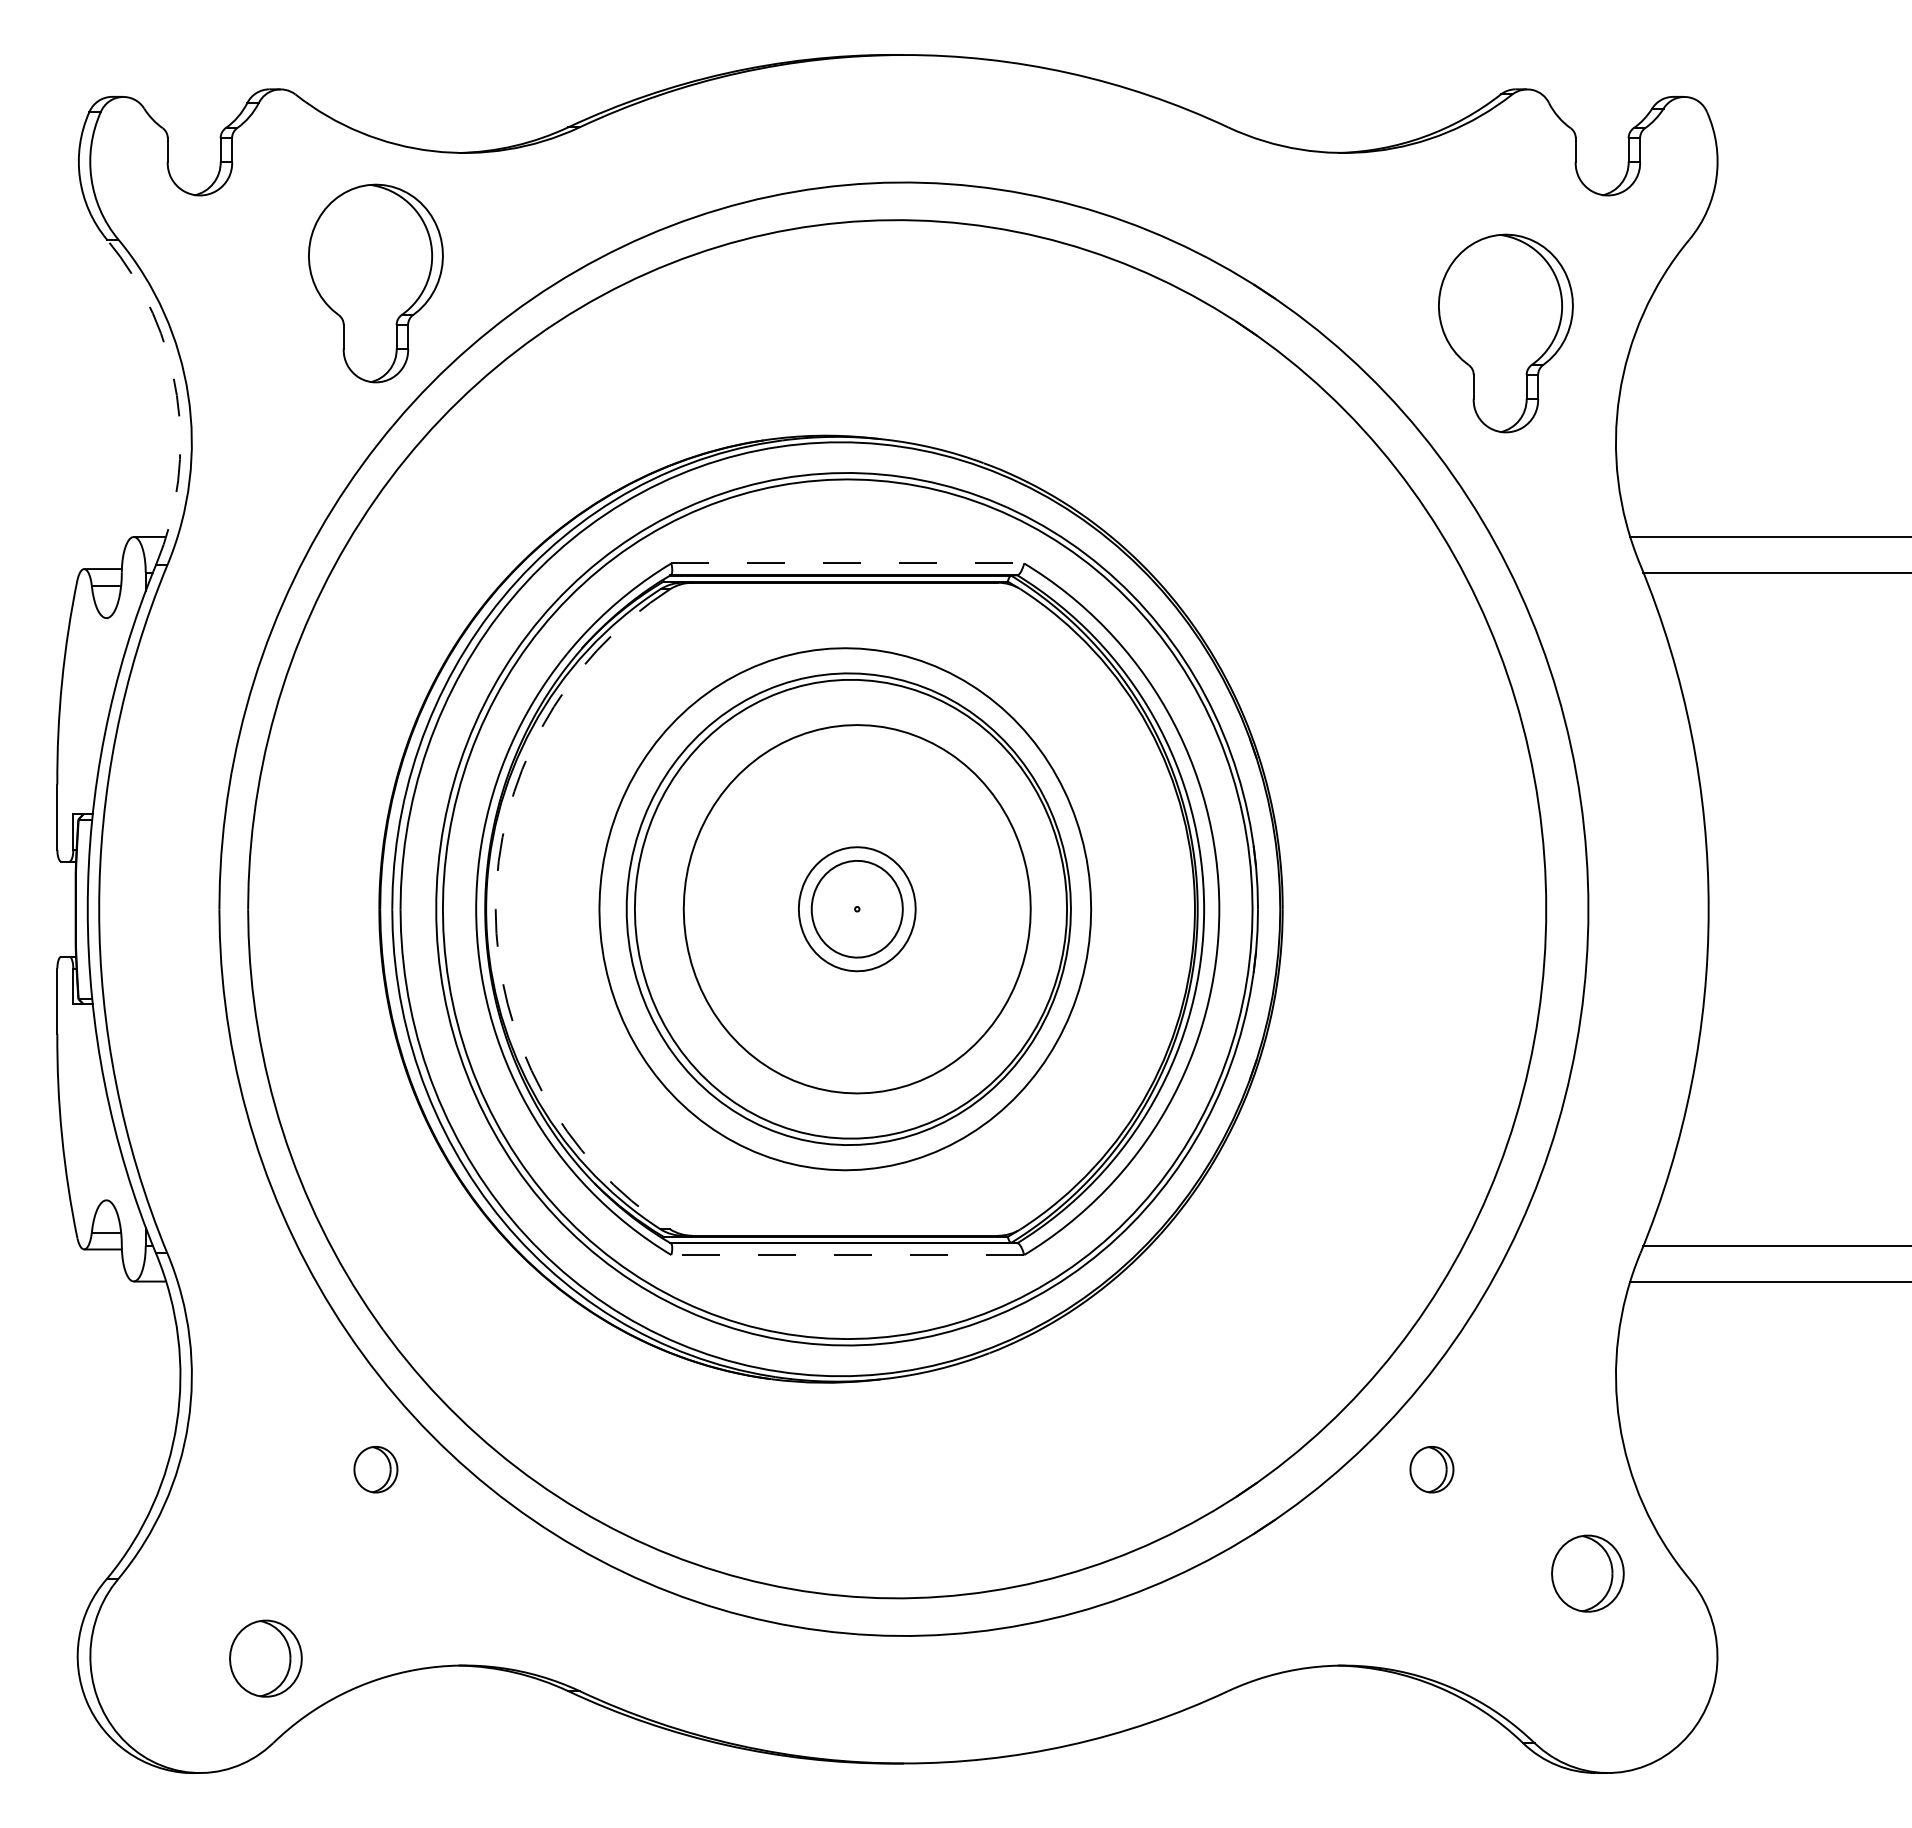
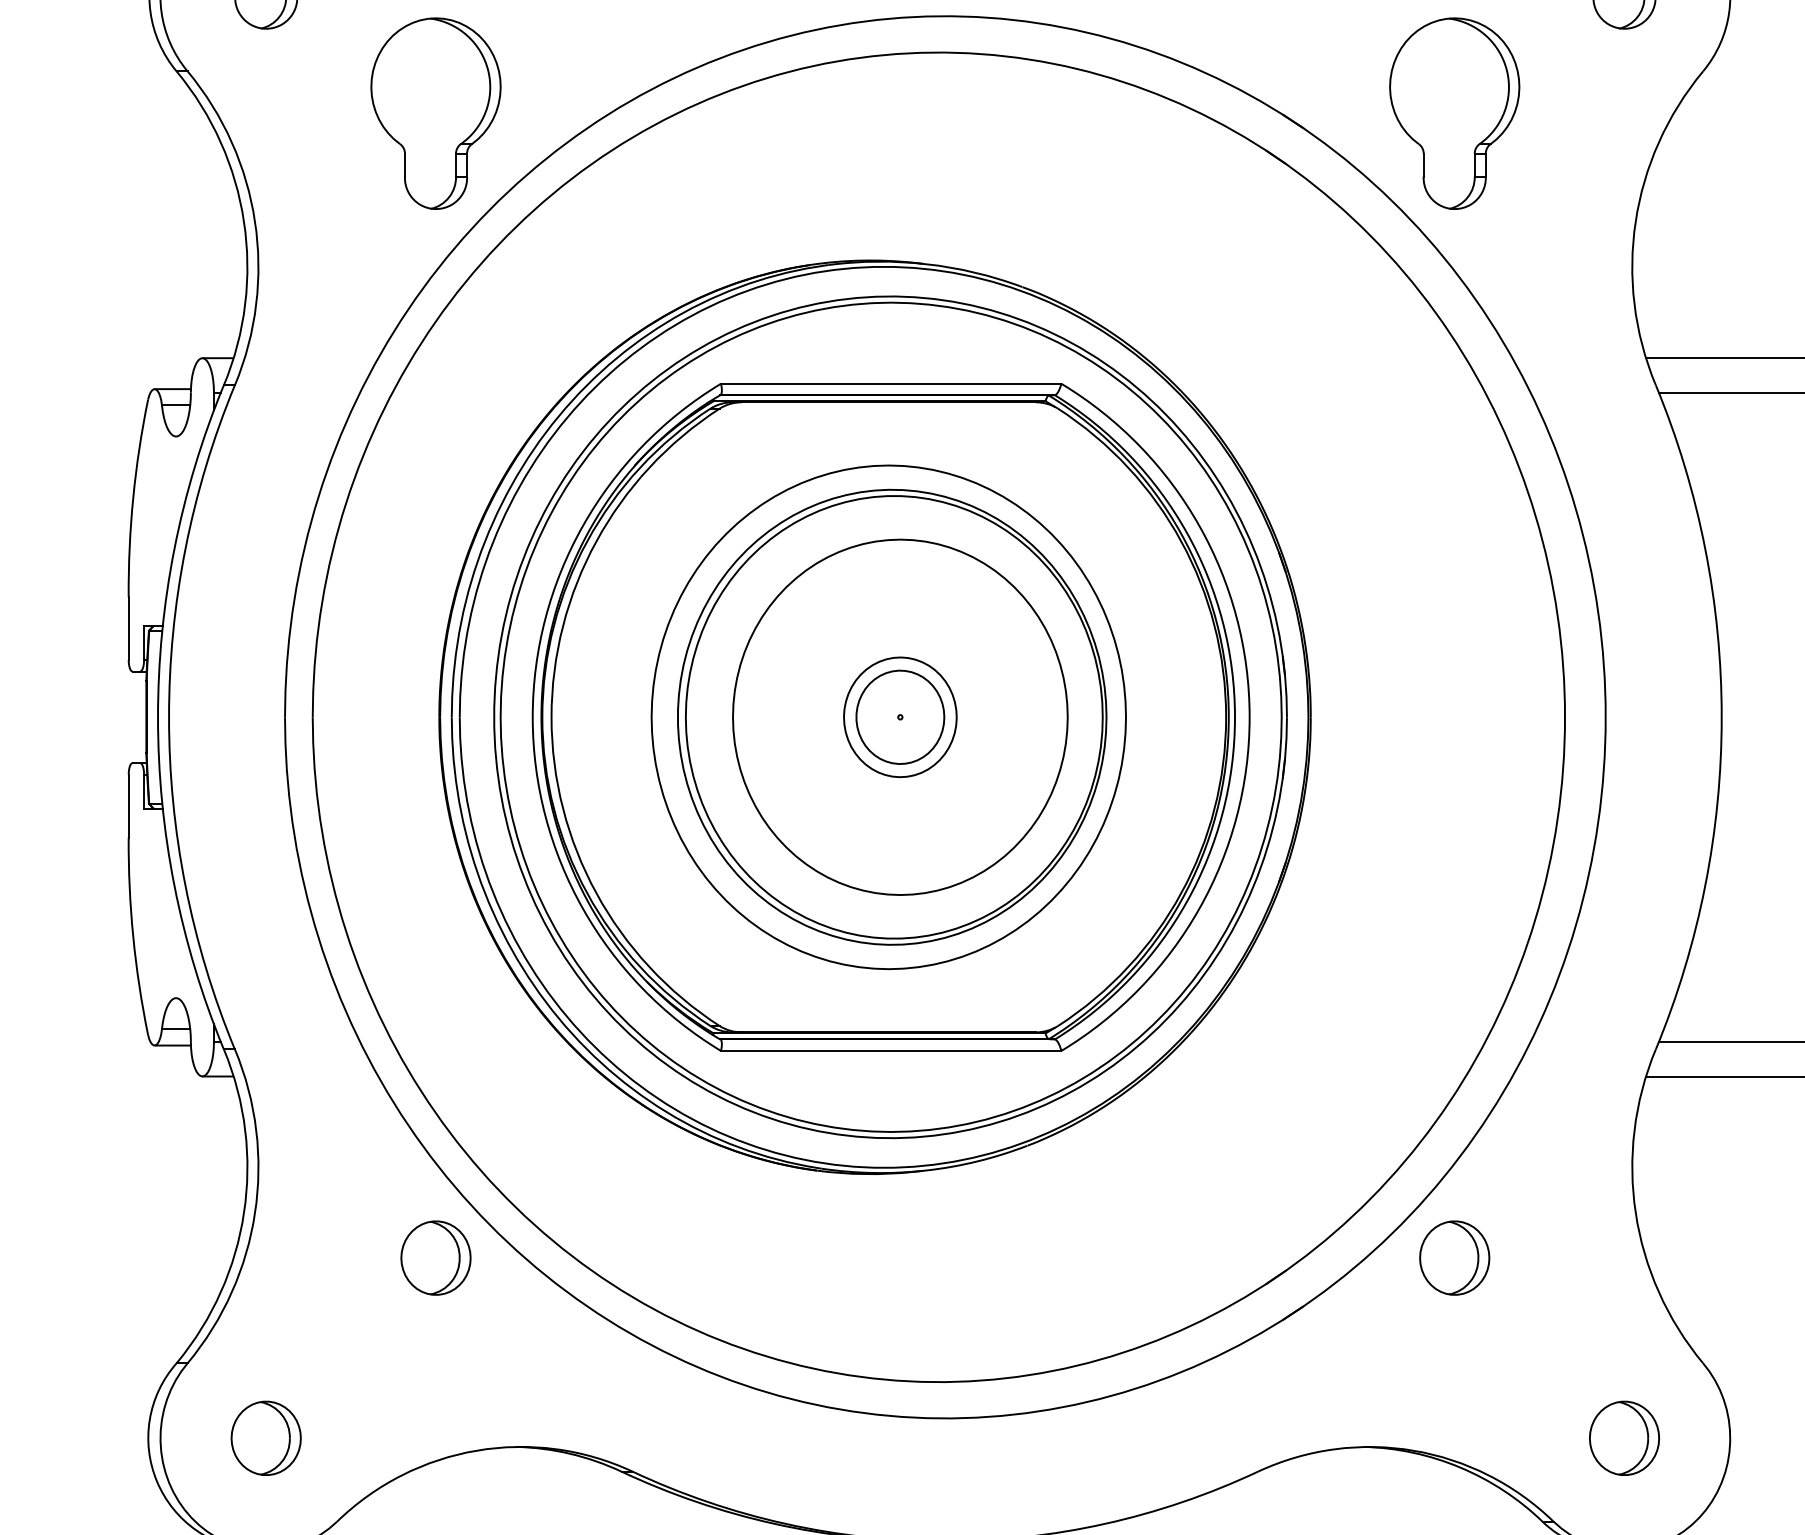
part: (1505, 333) -> (1454, 113), moved
arc: (176, 395) -> (243, 221), dashed -> solid
line: (848, 563) -> (891, 383), dashed -> solid
arc: (495, 909) -> (551, 717), dashed -> solid
line: (847, 1255) -> (890, 1051), dashed -> solid
part: (375, 1469) -> (435, 1257), size x1.67
part: (1431, 1469) -> (1454, 1257), size x1.67
part: (1587, 1573) -> (1624, 1438), moved
part: (265, 1658) -> (265, 1438), moved

